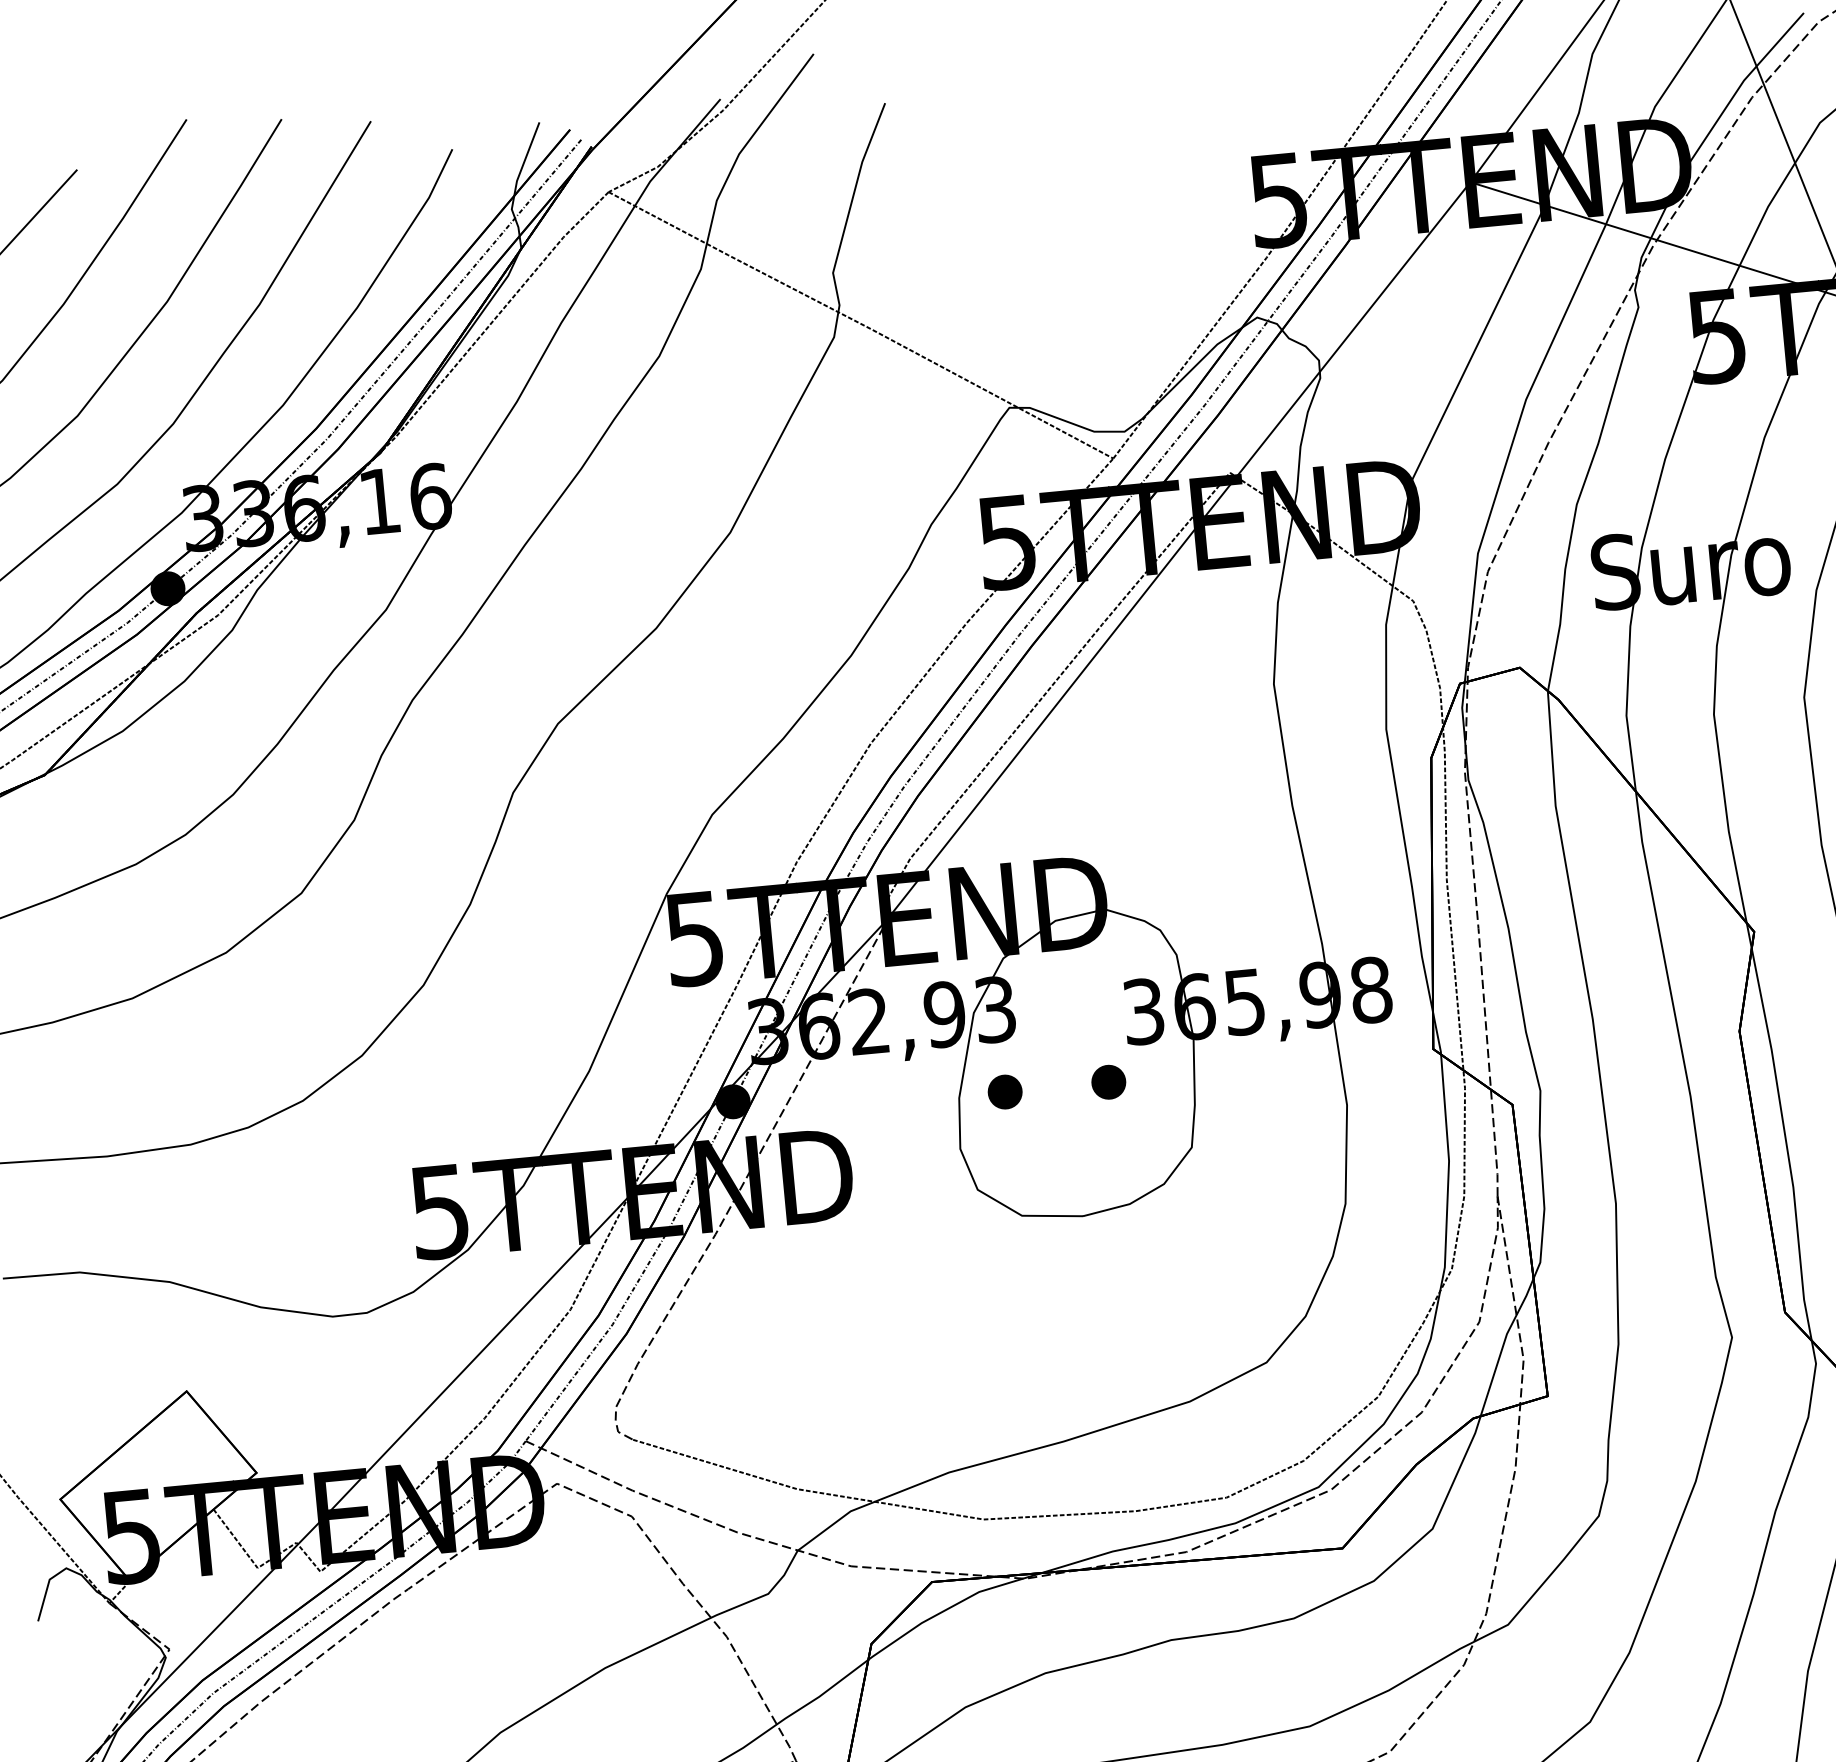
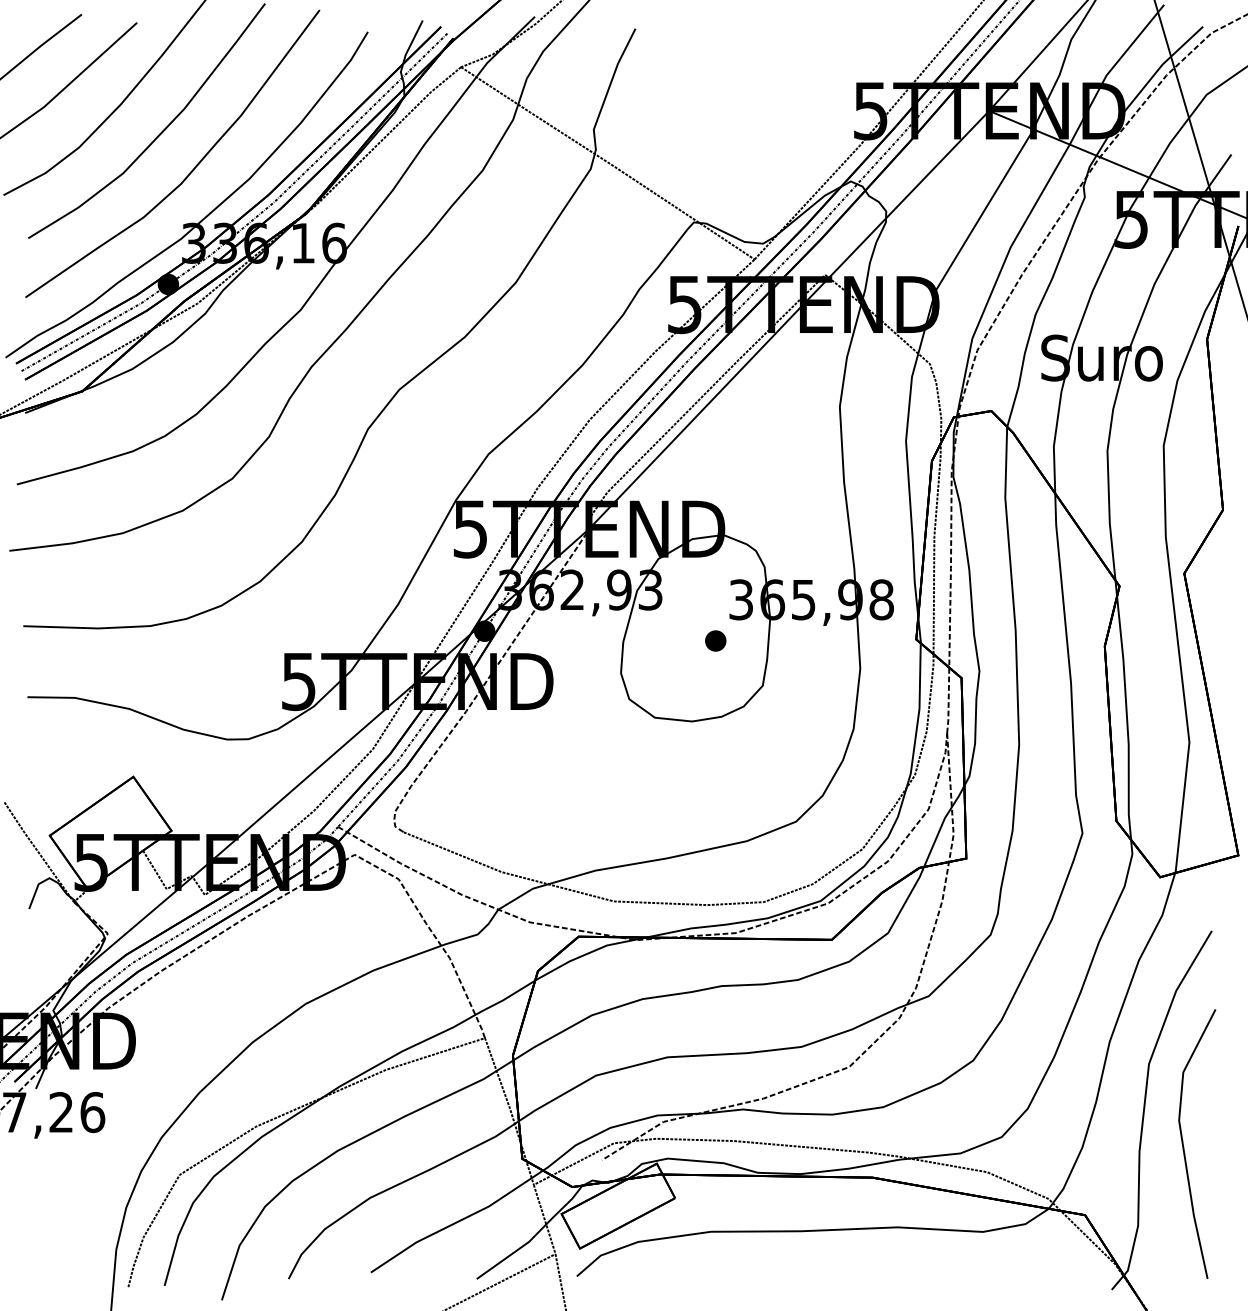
part: (1004, 1091) -> (651, 640), removed

